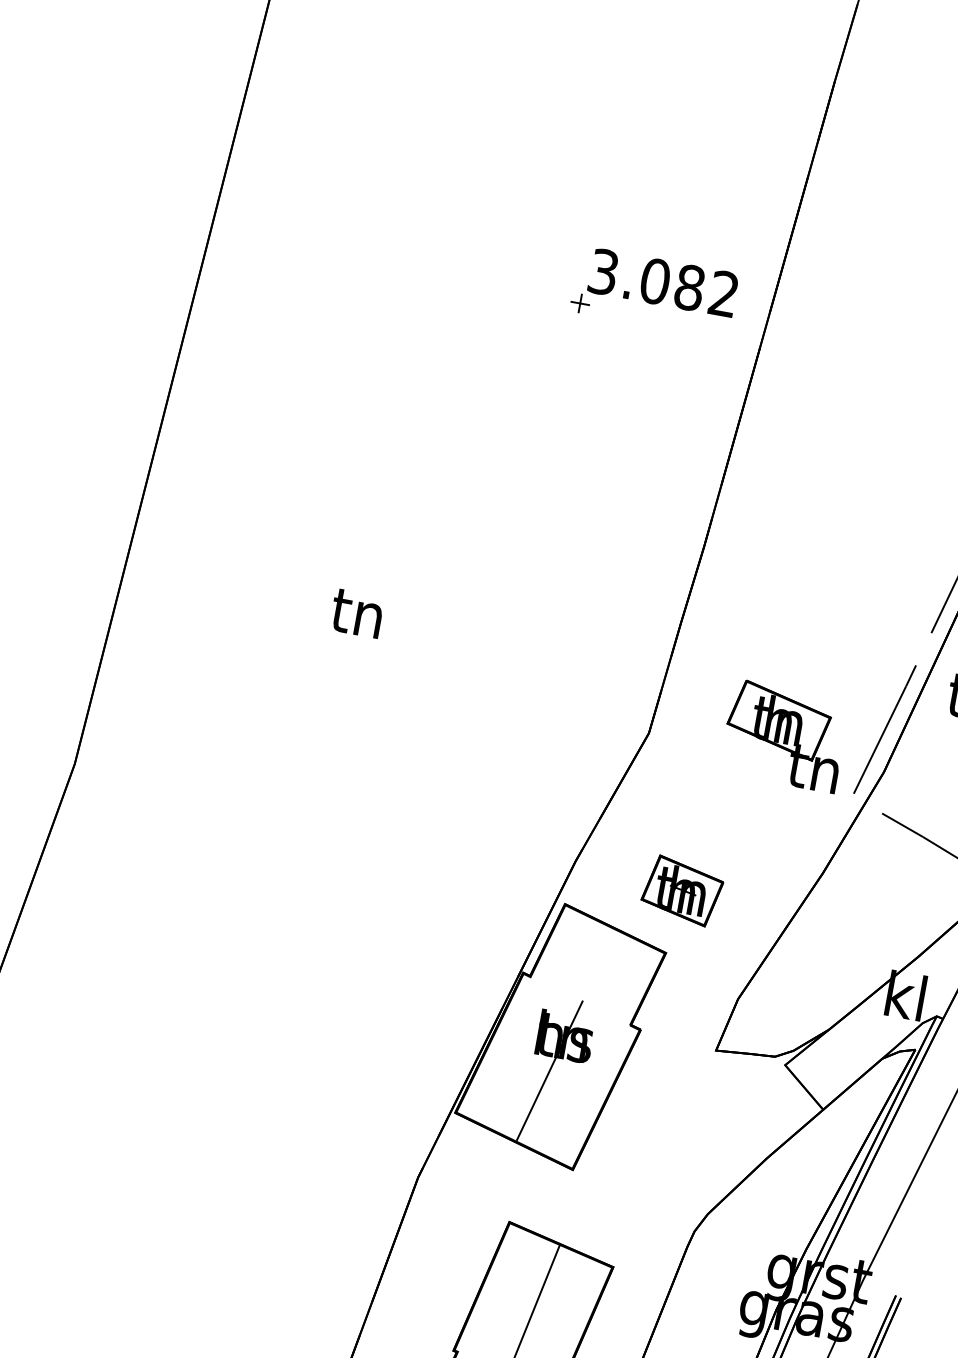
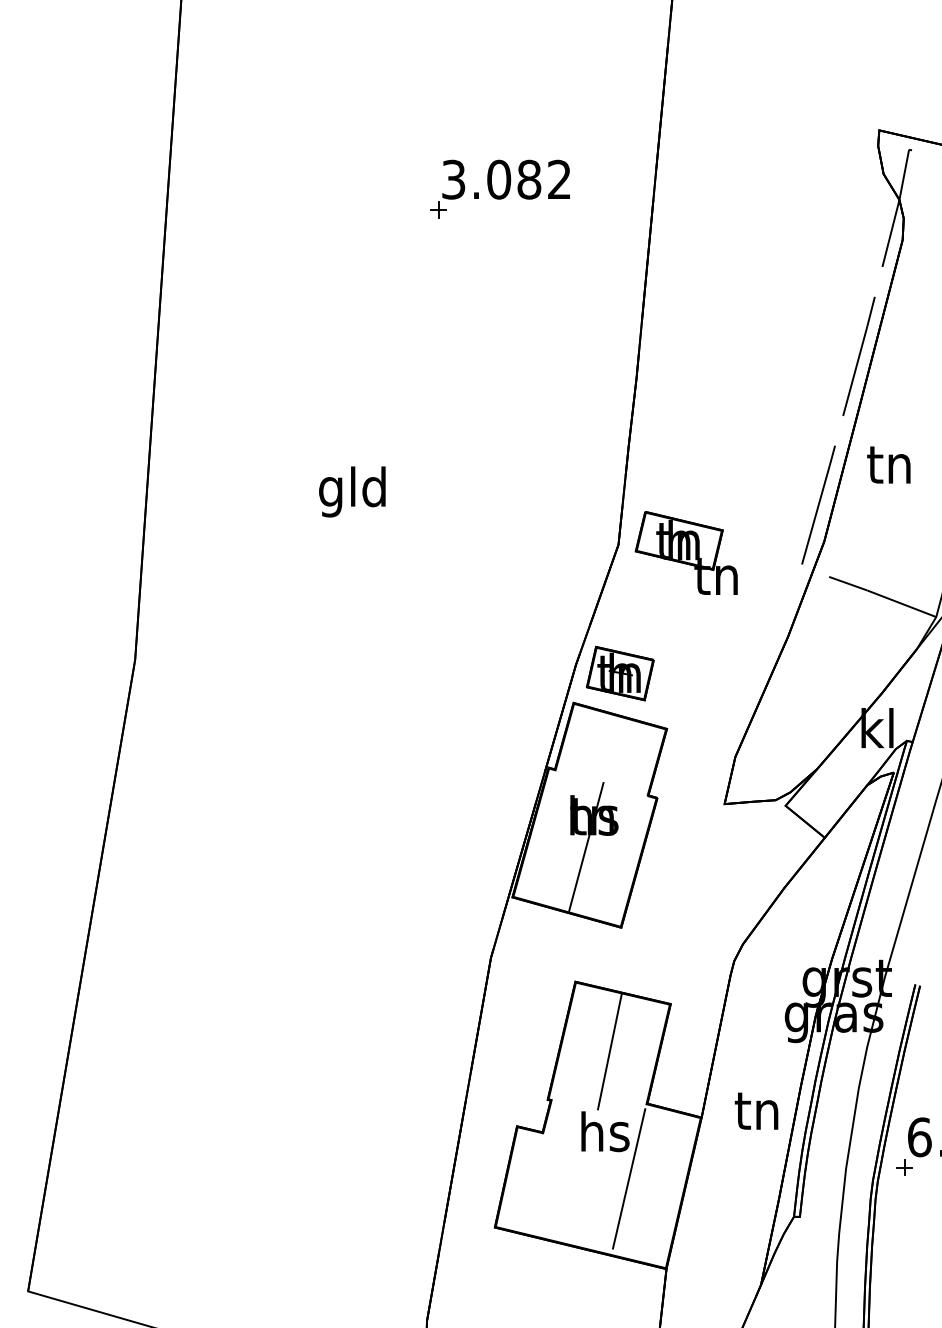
part: (653, 291) -> (499, 188), moved
text: (357, 617) -> (352, 491), tn -> gld
part: (783, 735) -> (685, 552), moved
part: (681, 890) -> (619, 673), moved

